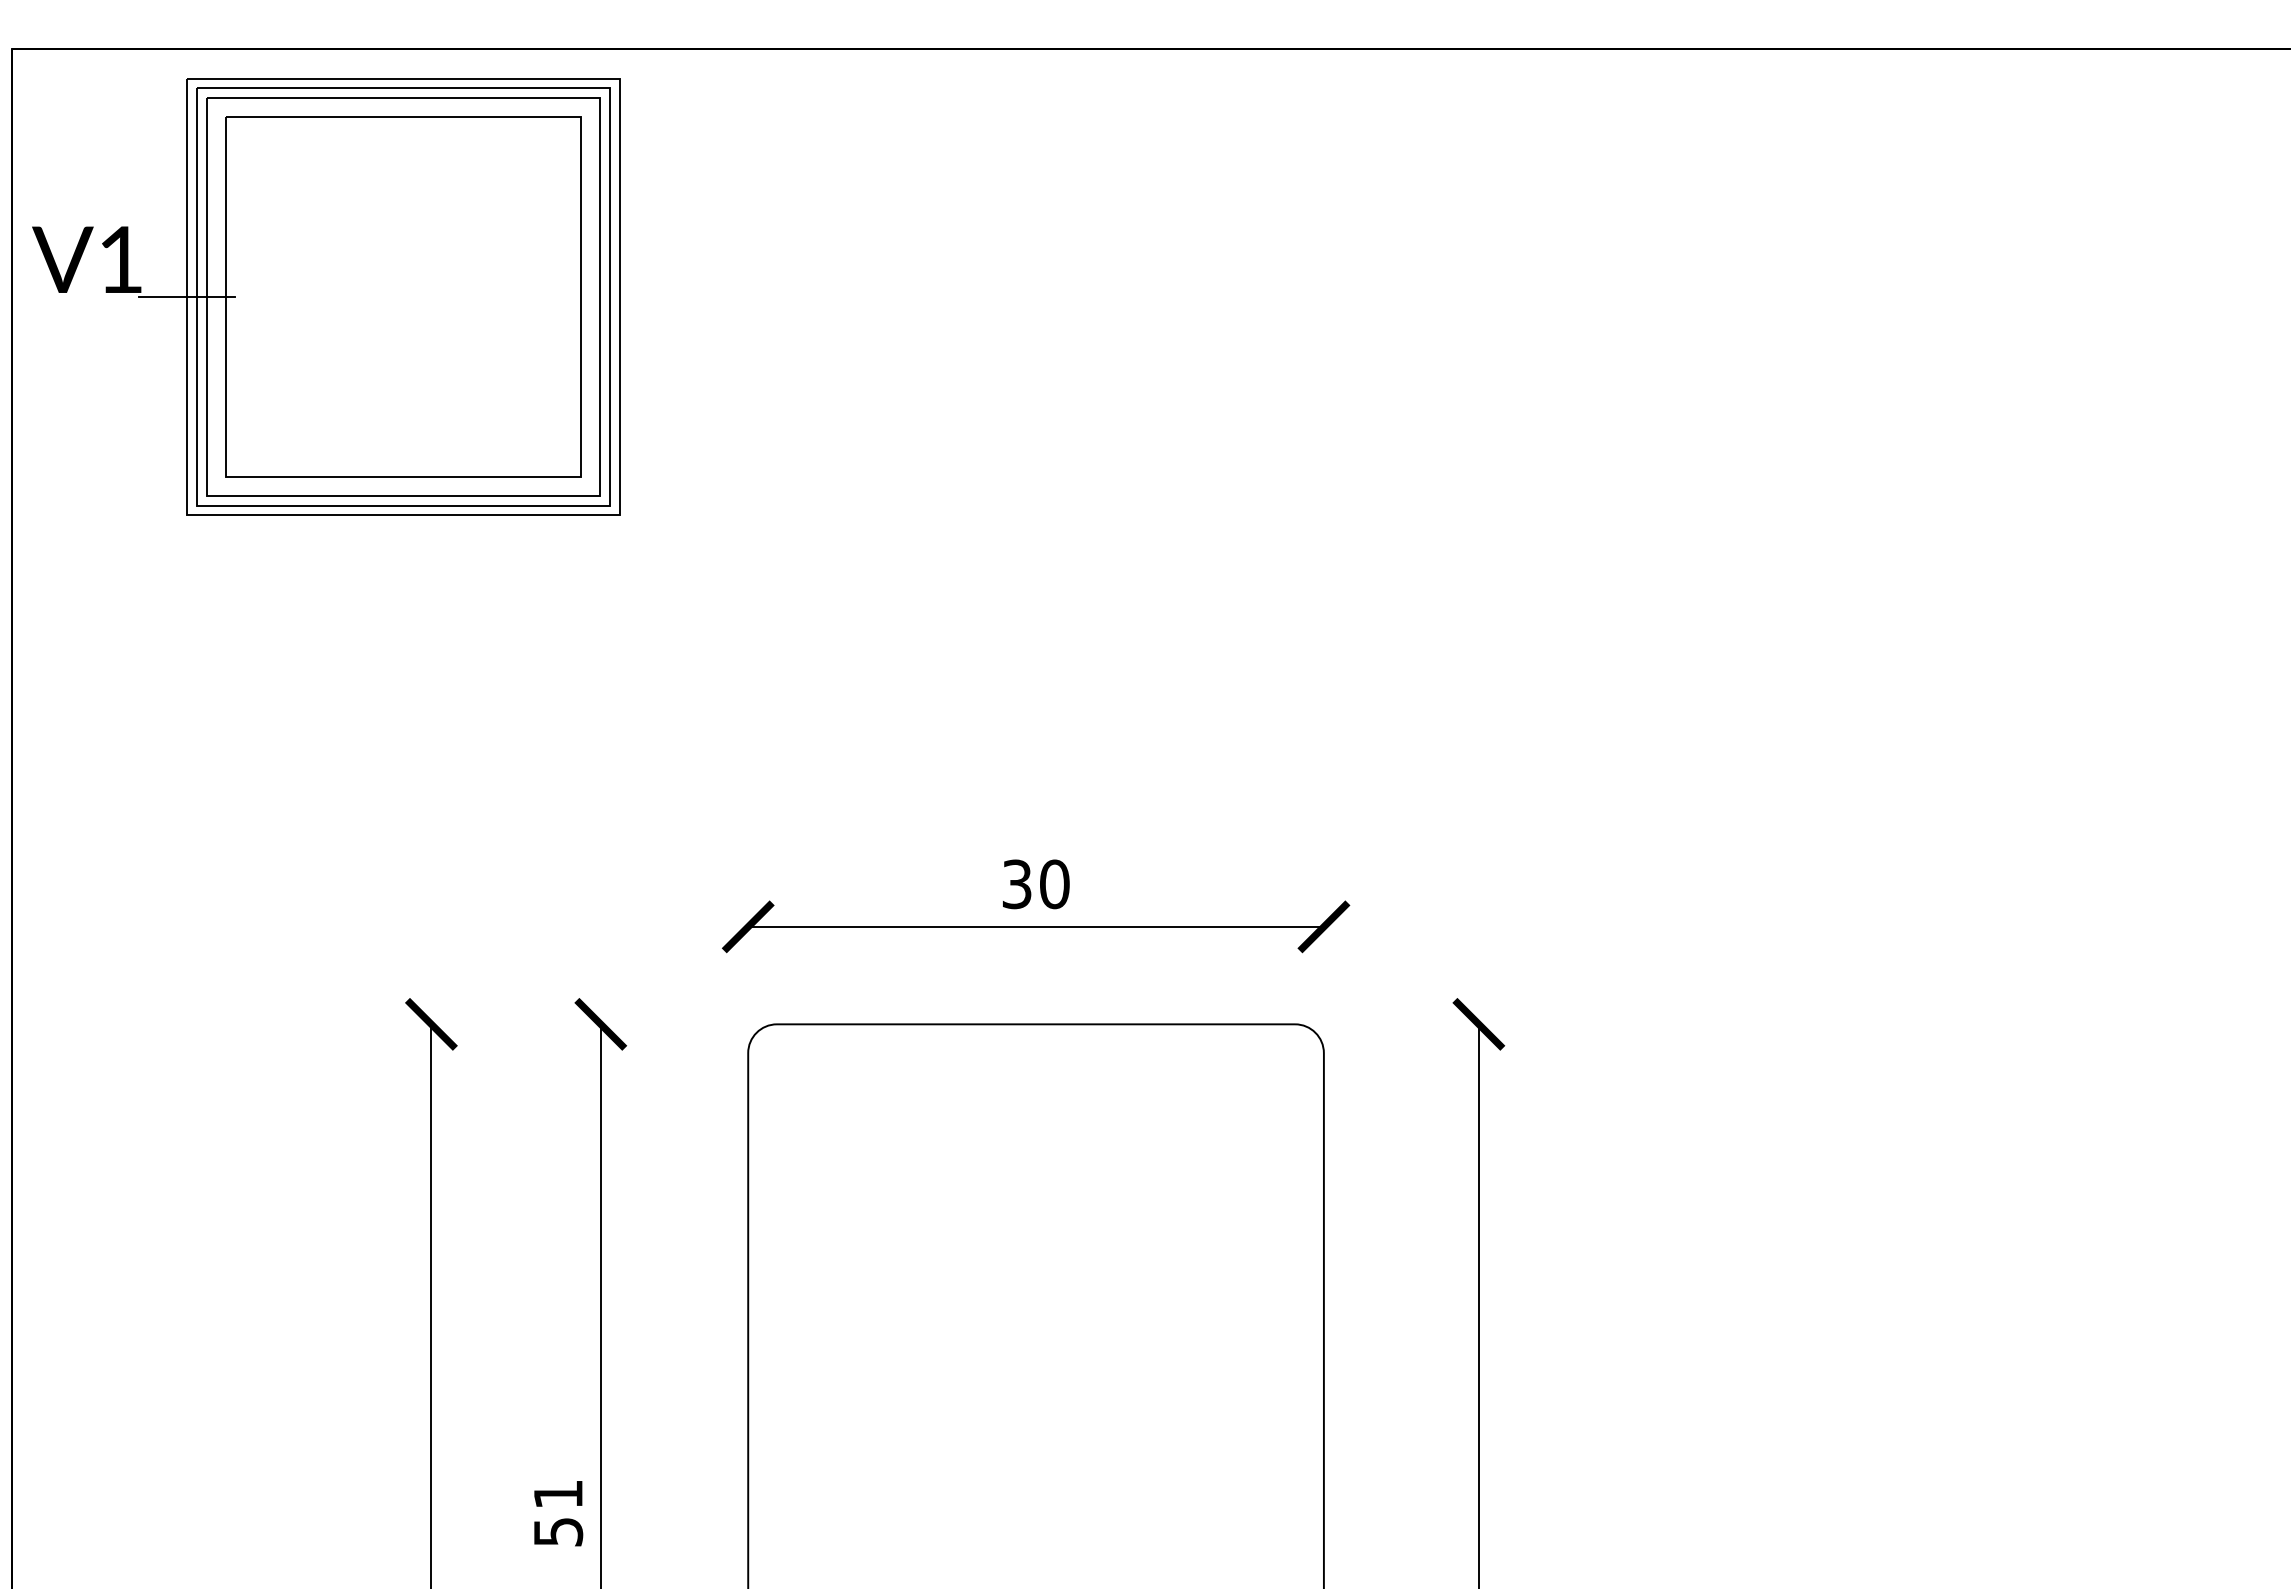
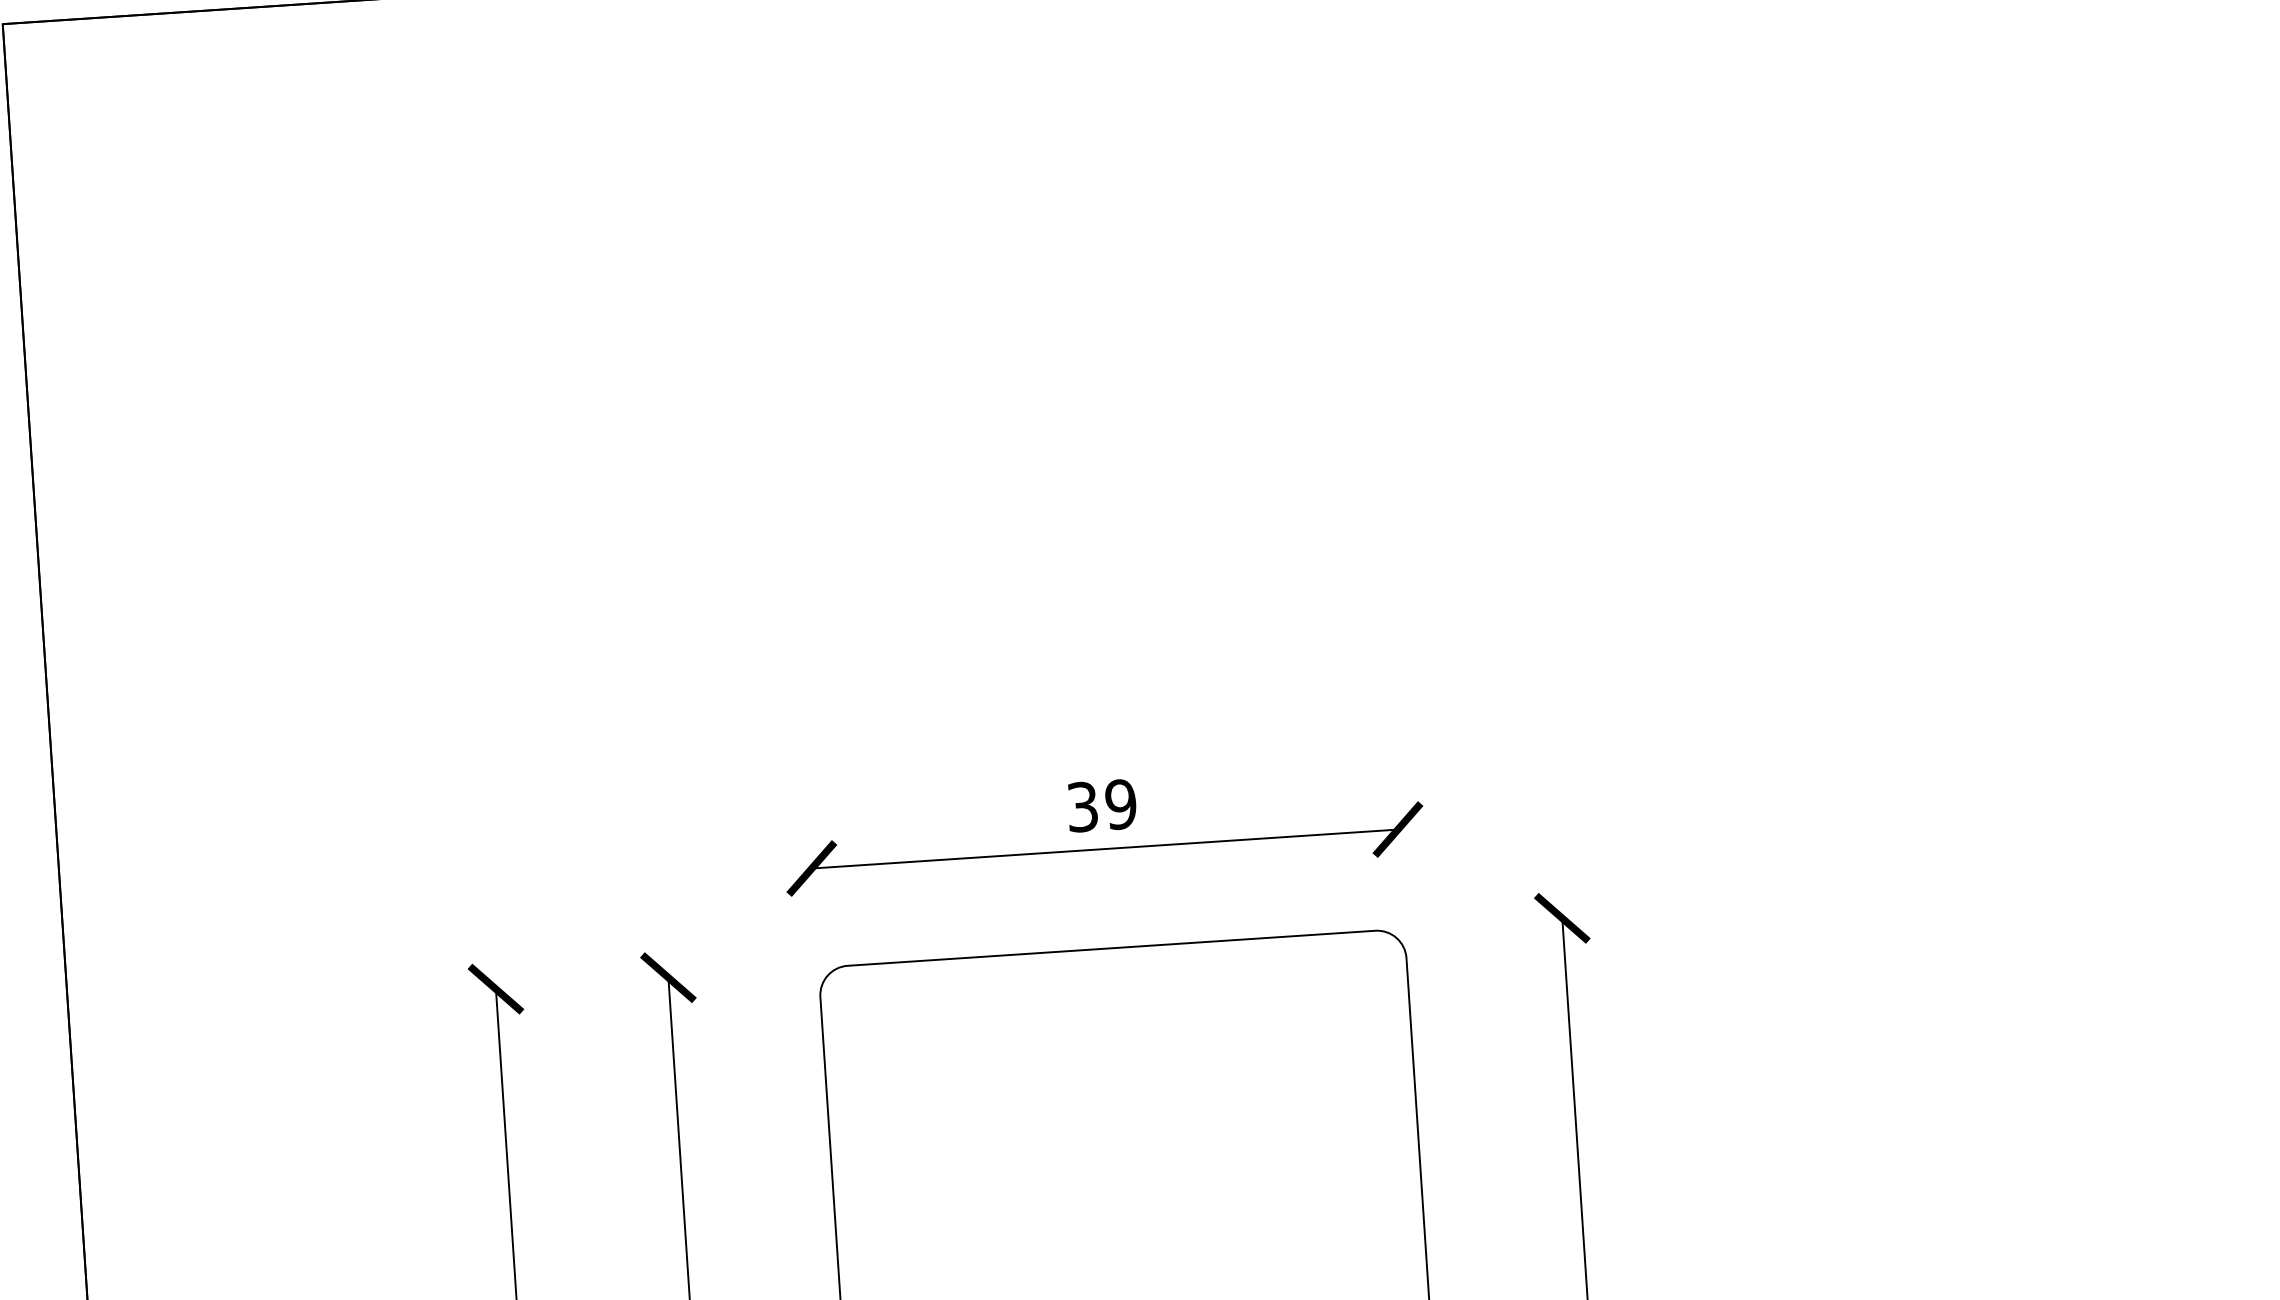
part: (326, 296) -> (339, 255), removed
text: (1054, 884) -> (1120, 804), 30 -> 39

